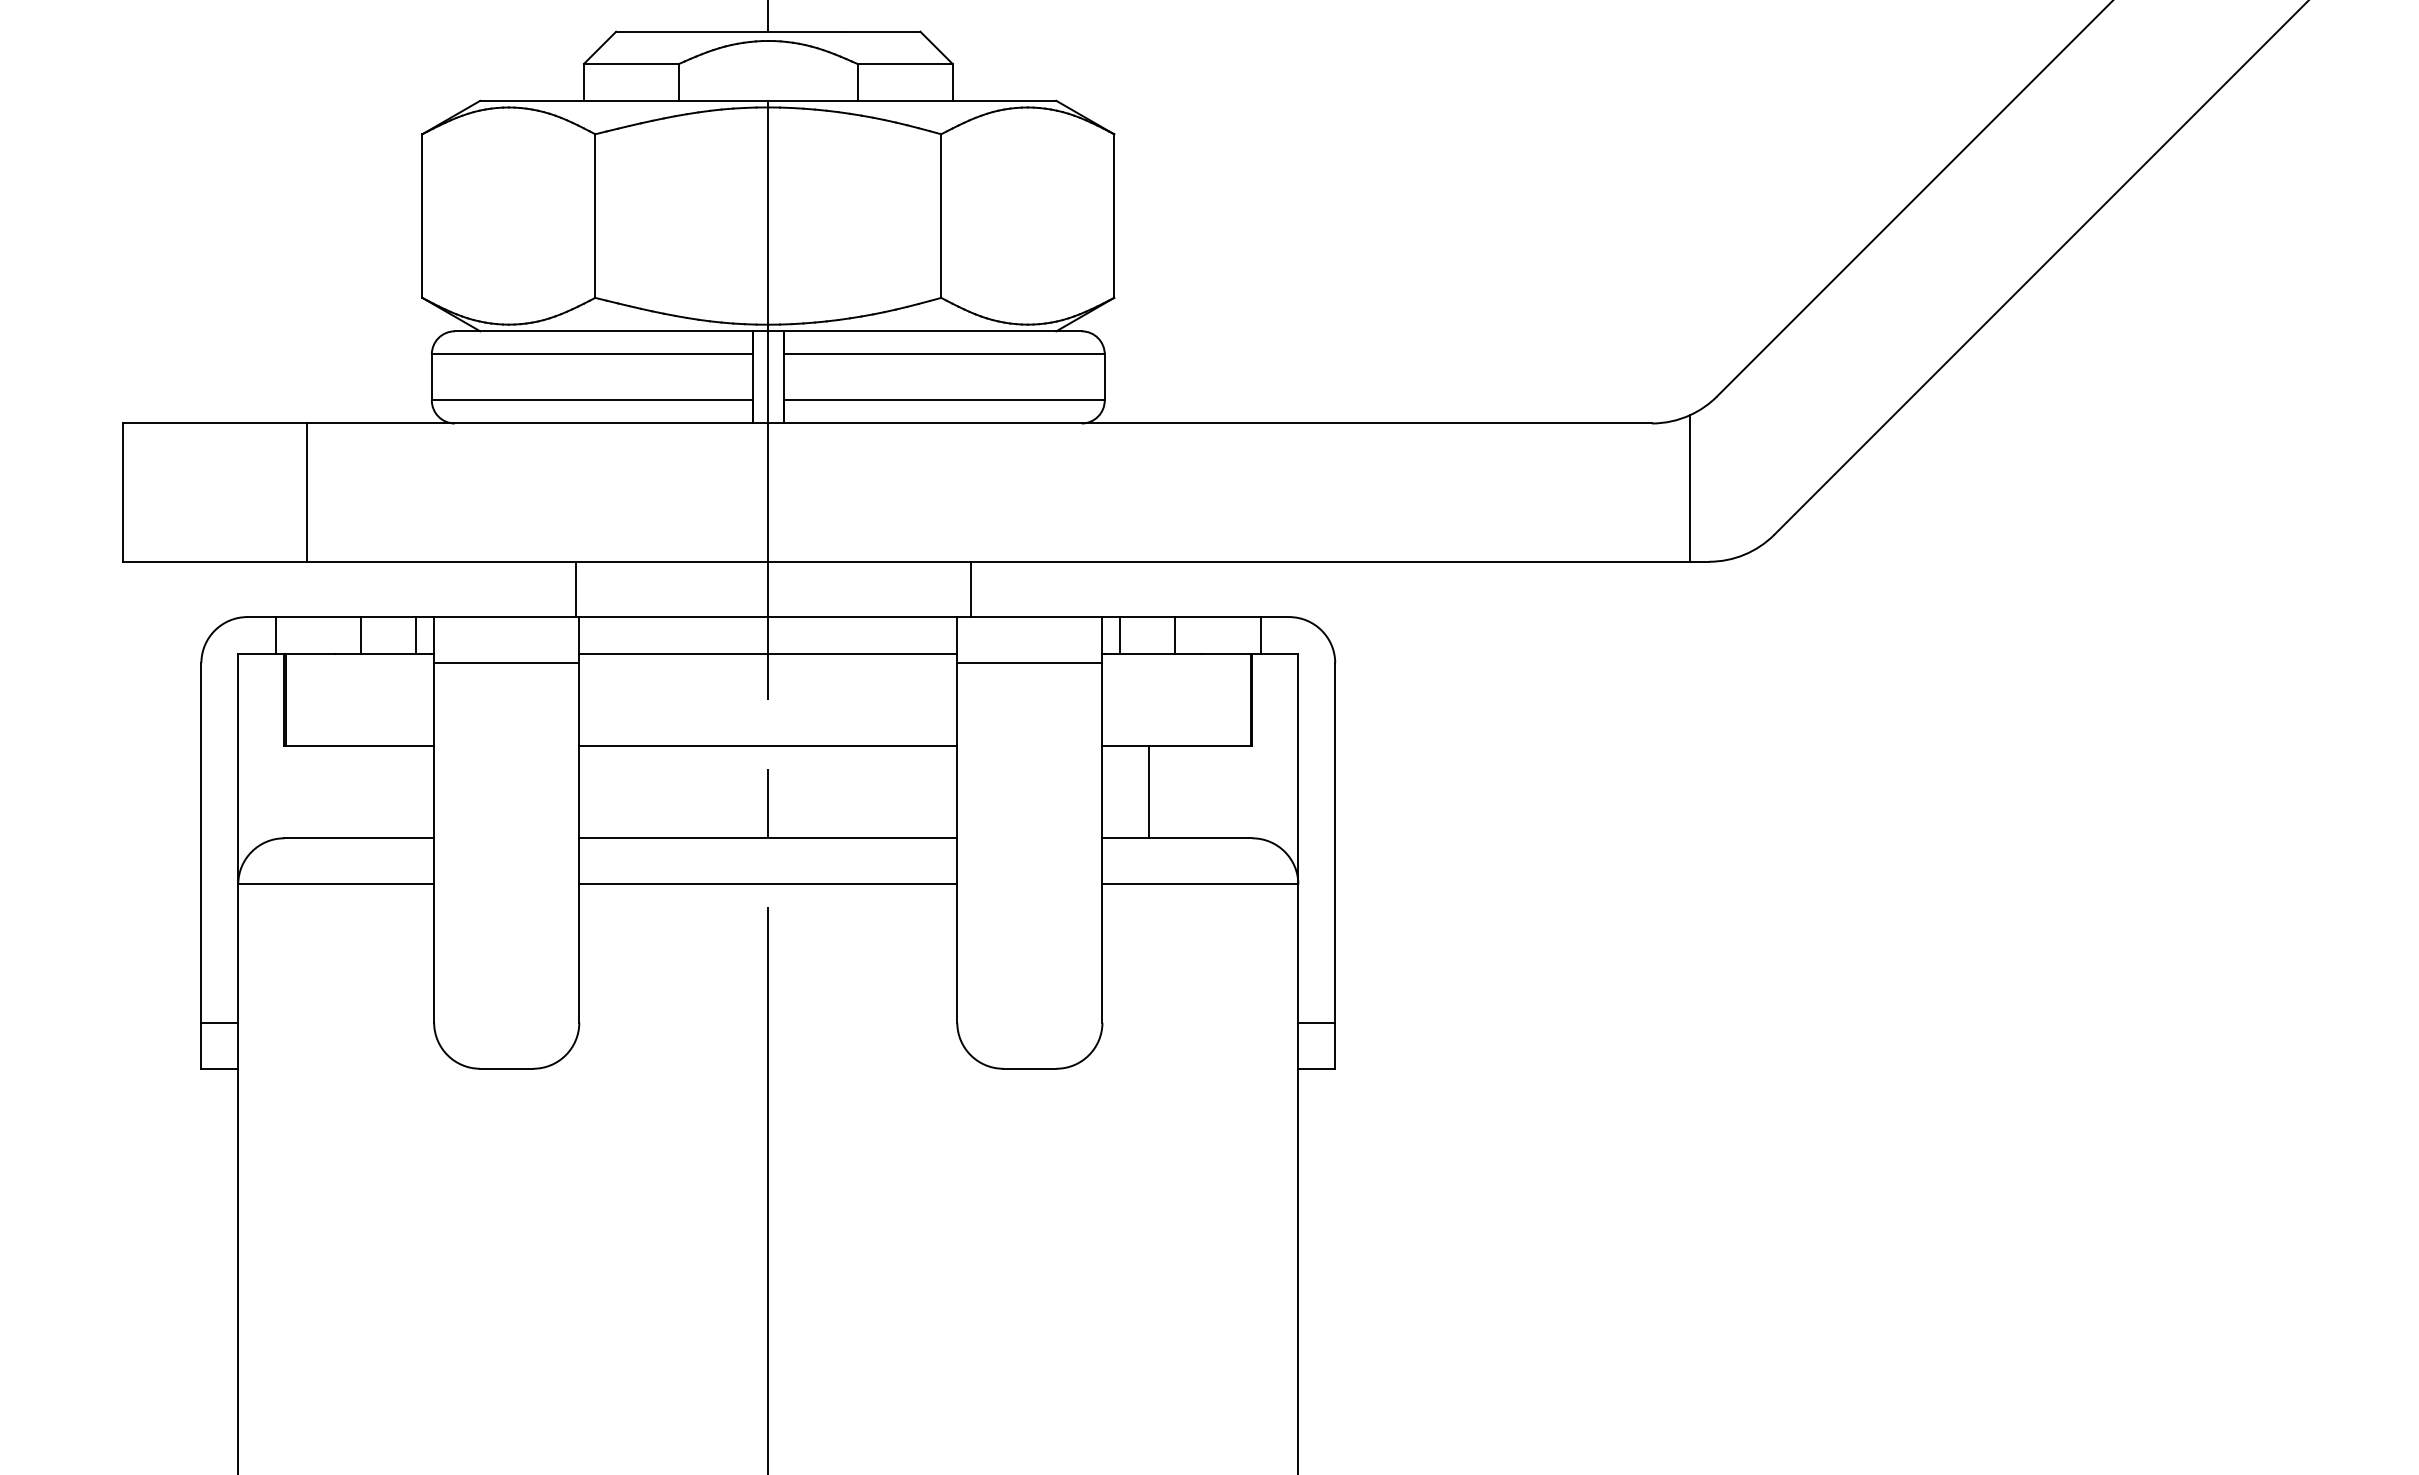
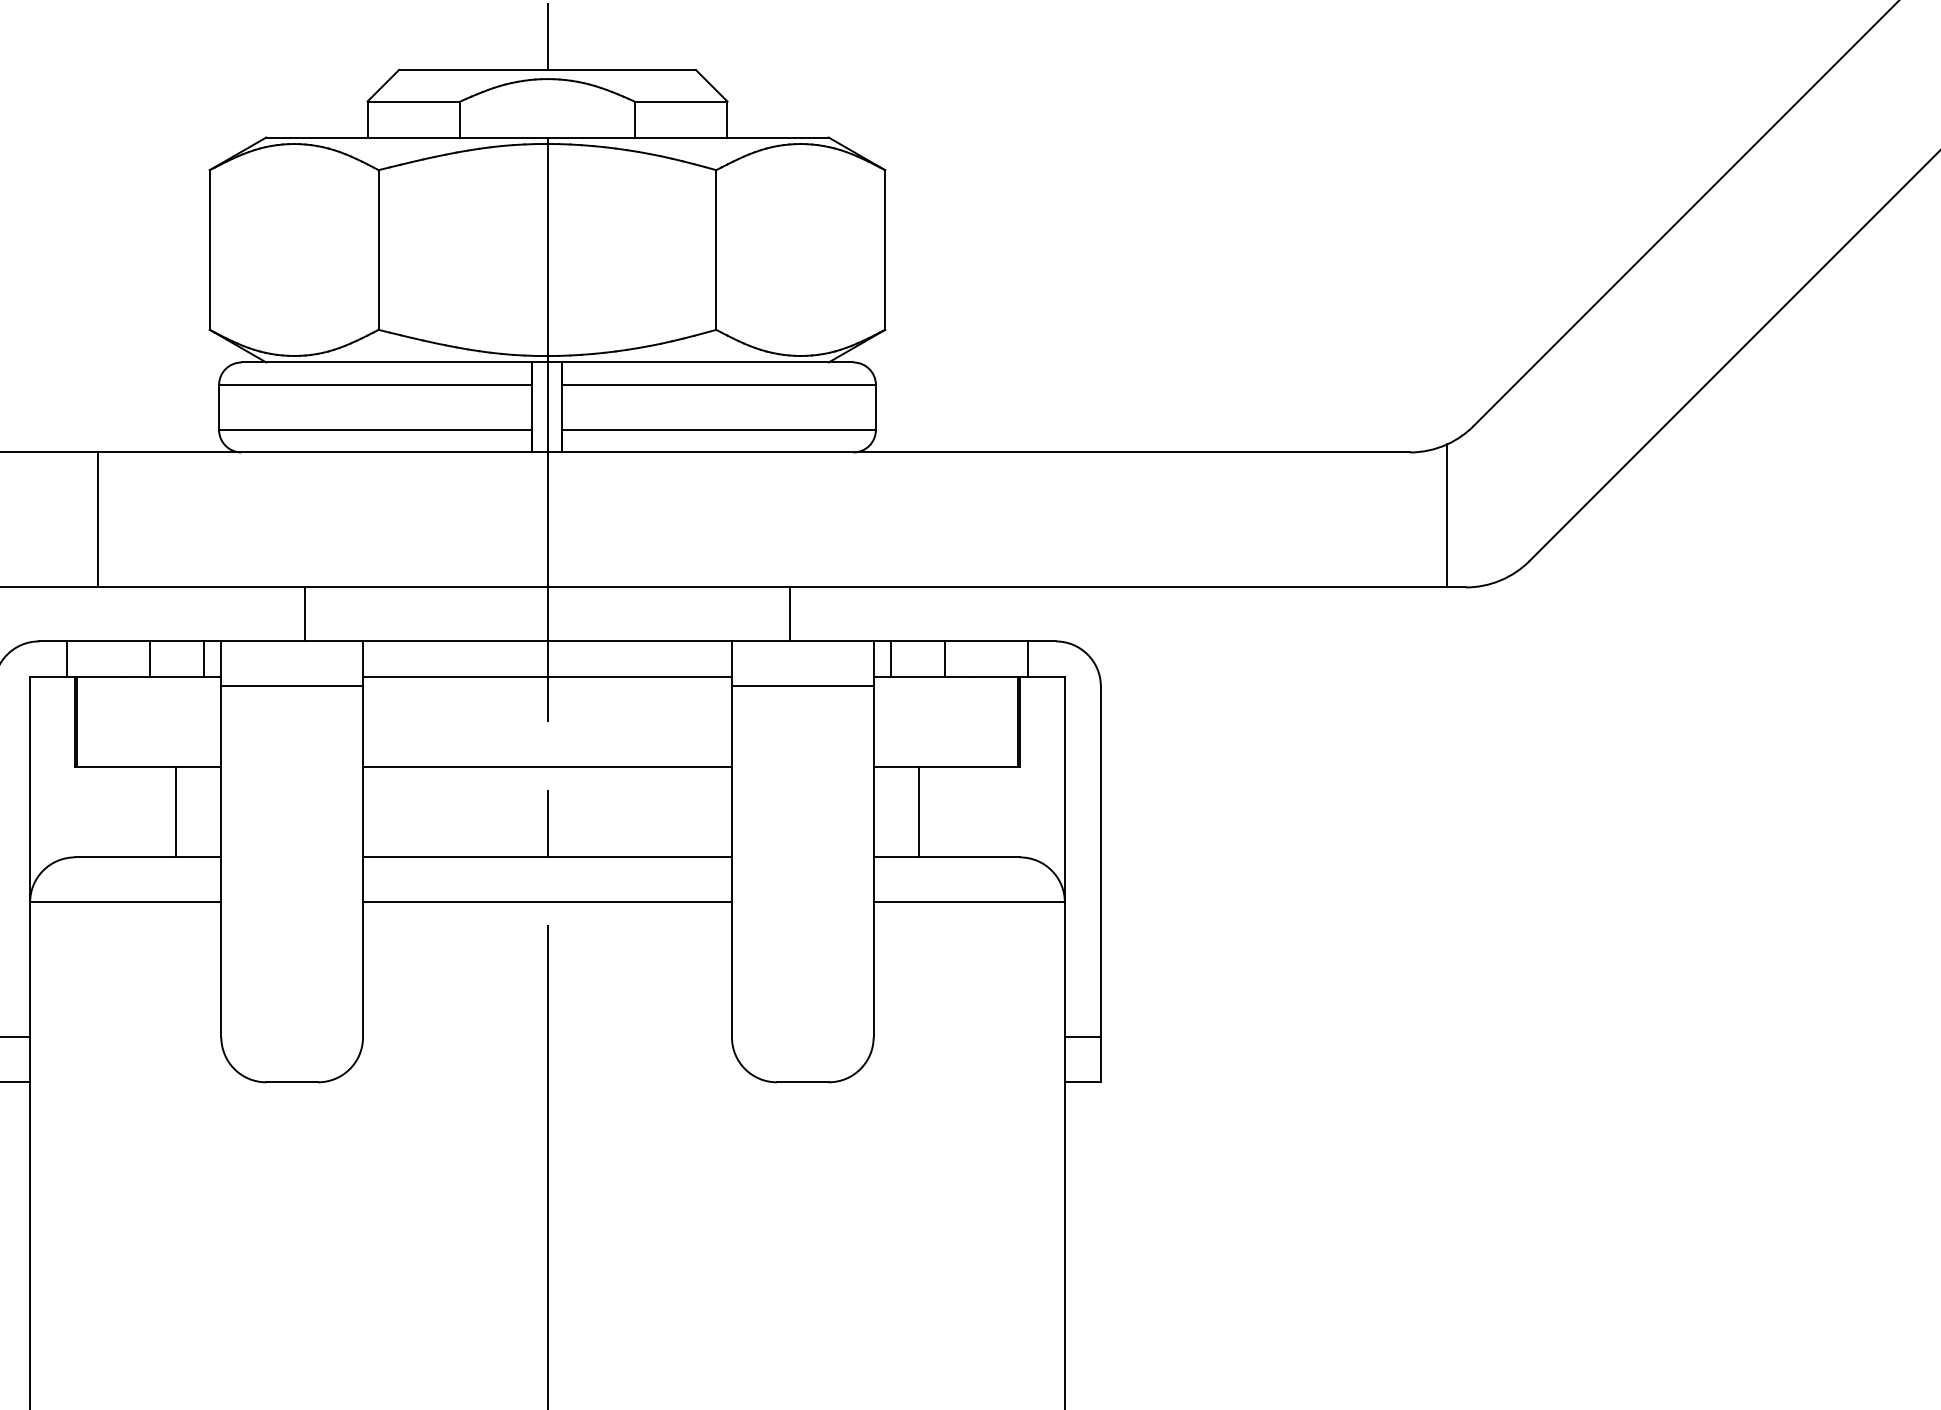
line: (576, 589) -> (304, 614), moved
line: (971, 589) -> (790, 614), moved
line: (388, 792) -> (176, 812), added

